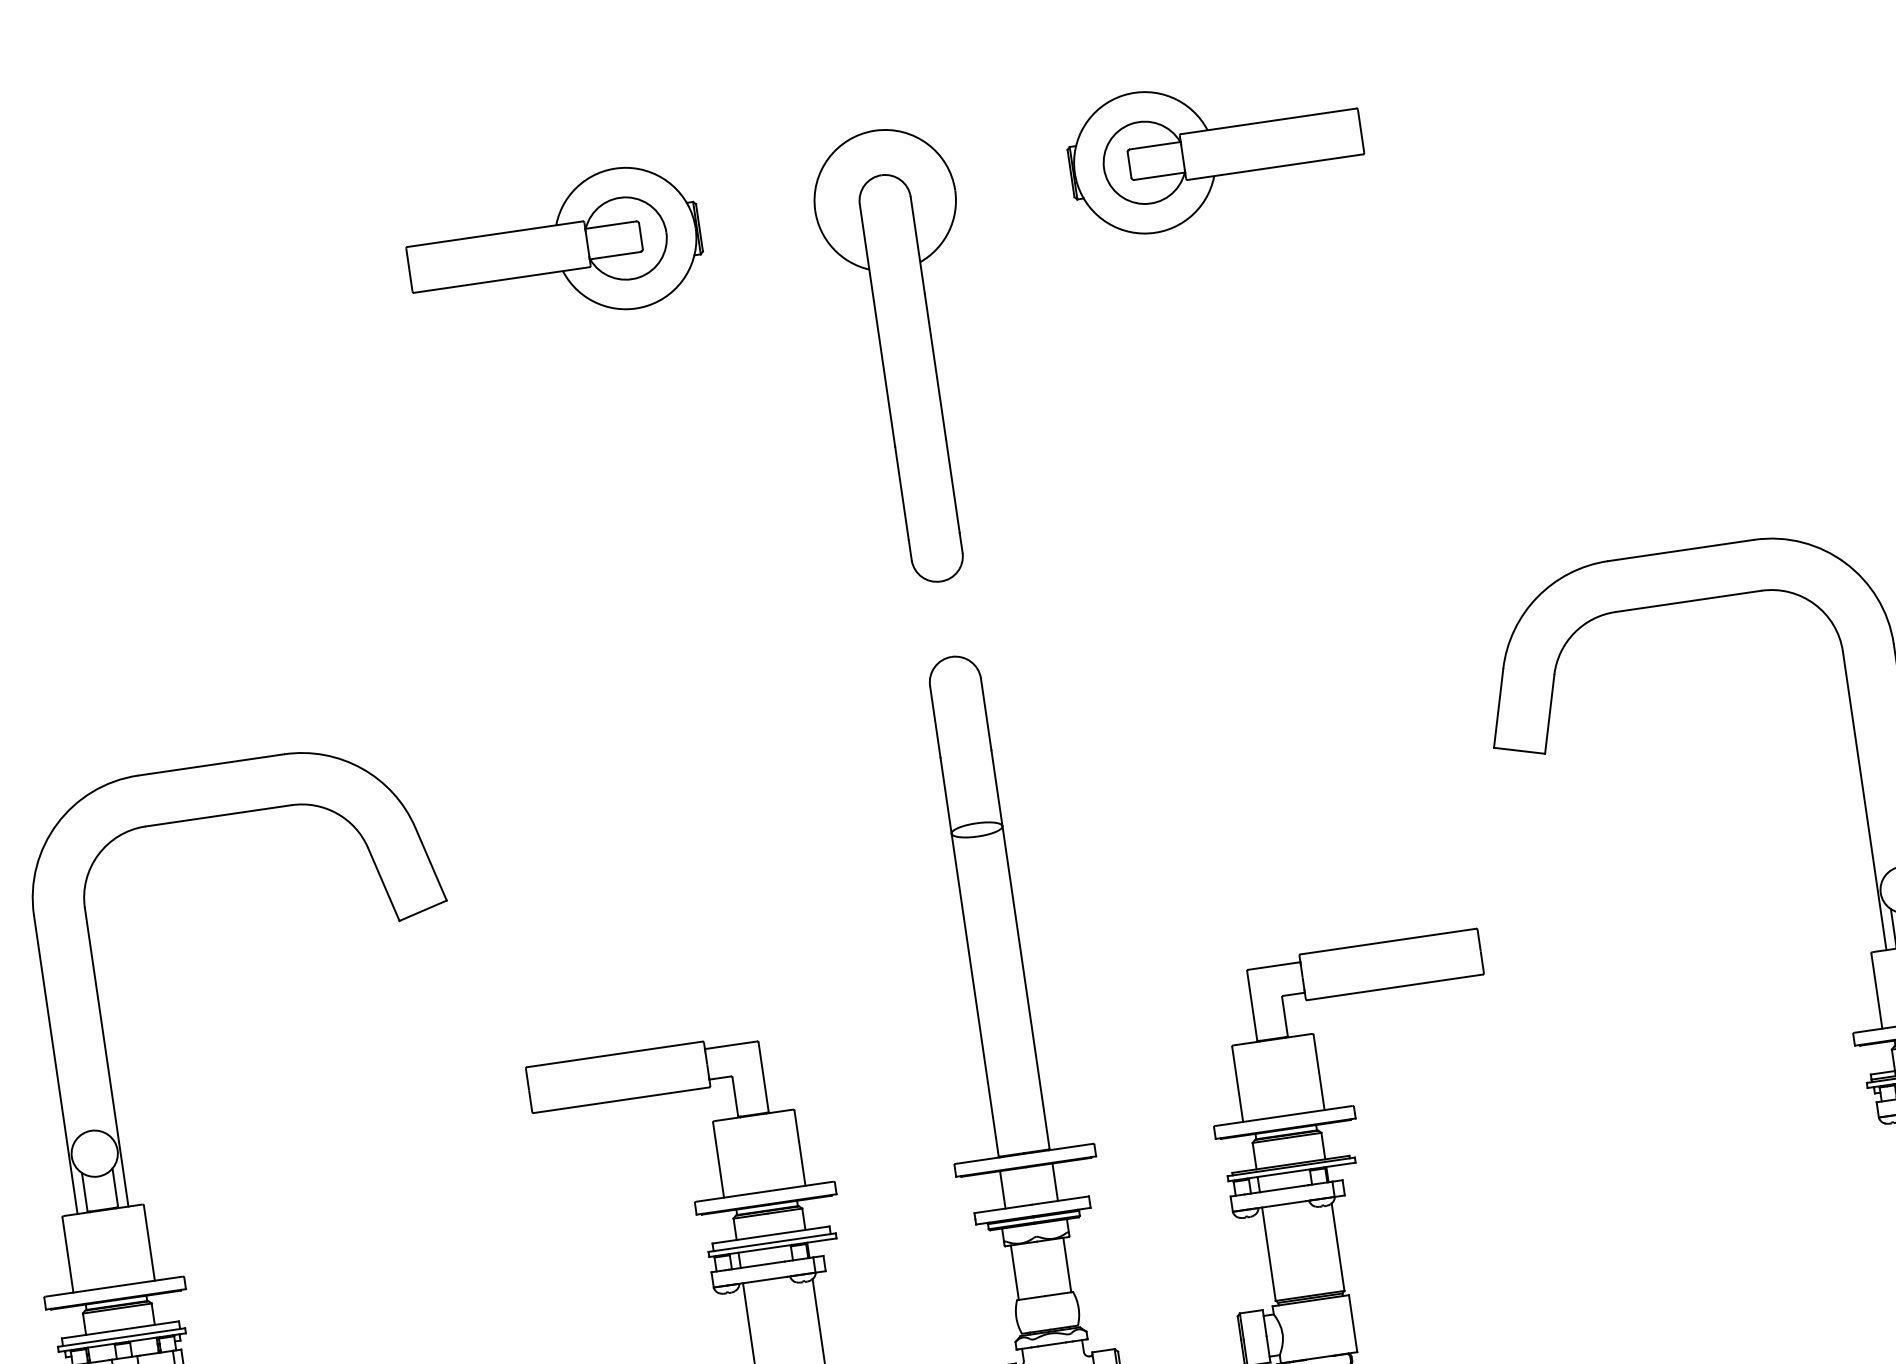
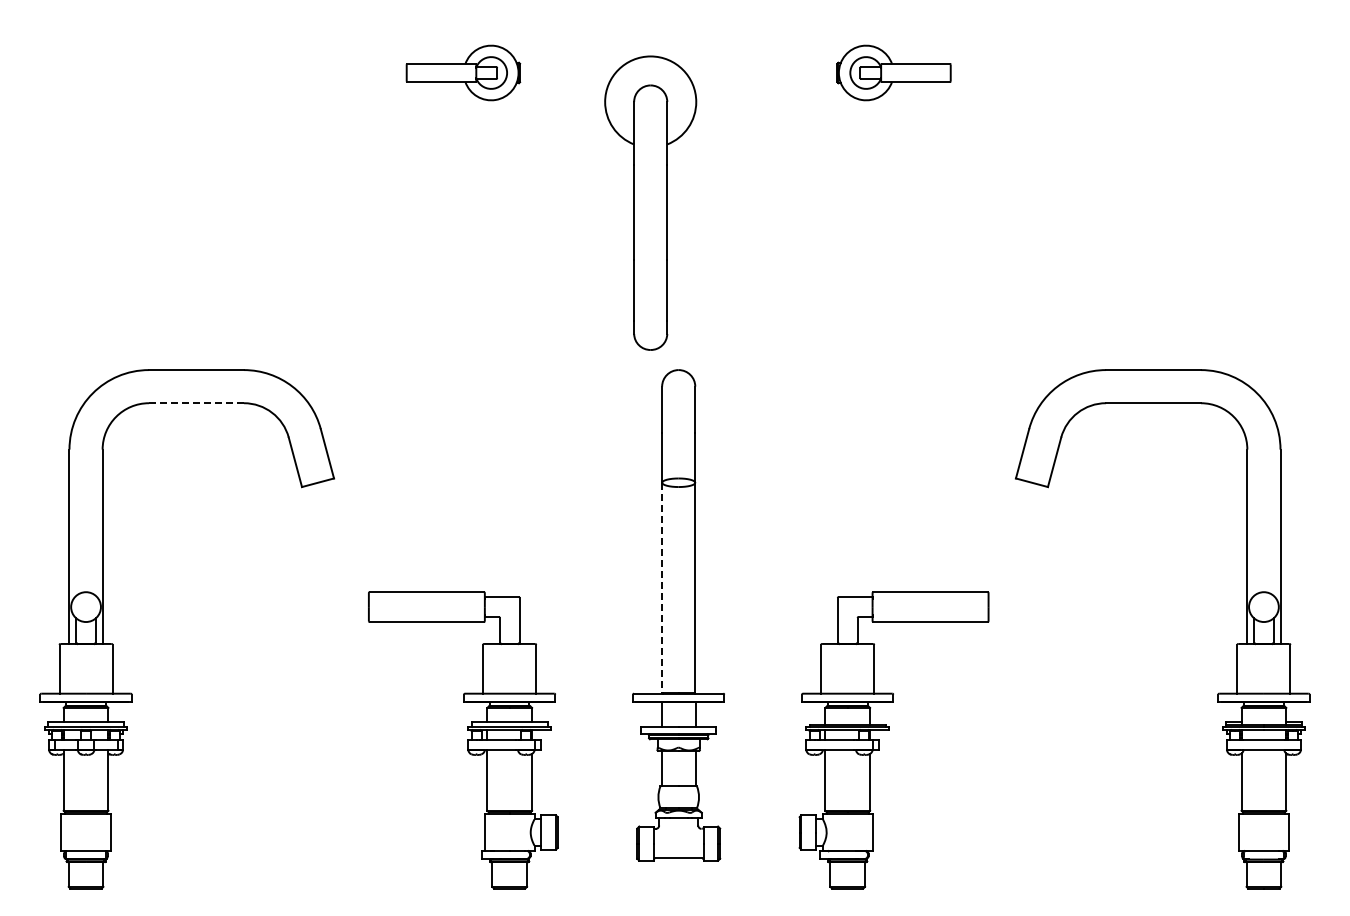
part: (1214, 151) -> (893, 72), size x0.6
part: (554, 248) -> (463, 72), size x0.6
part: (907, 355) -> (650, 202), moved
line: (218, 816) -> (196, 403), solid -> dashed
line: (975, 995) -> (662, 588), solid -> dashed

